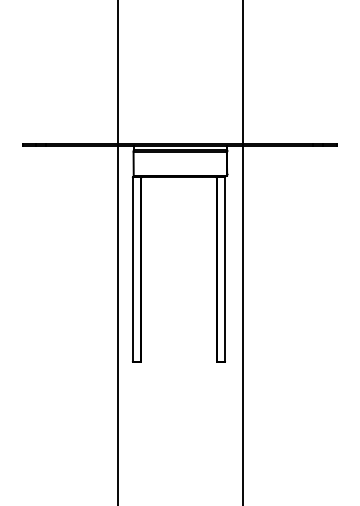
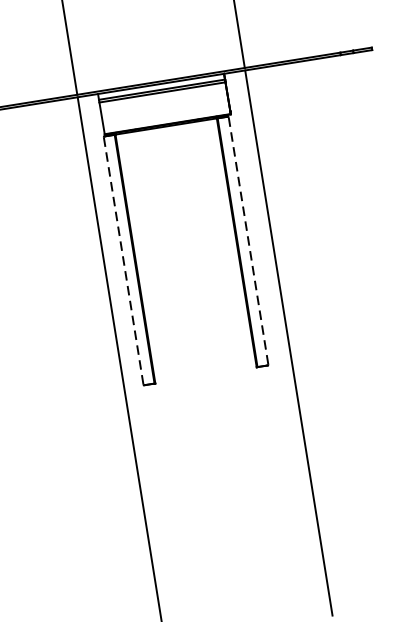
line: (132, 269) -> (123, 260), solid -> dashed
line: (225, 269) -> (248, 240), solid -> dashed

